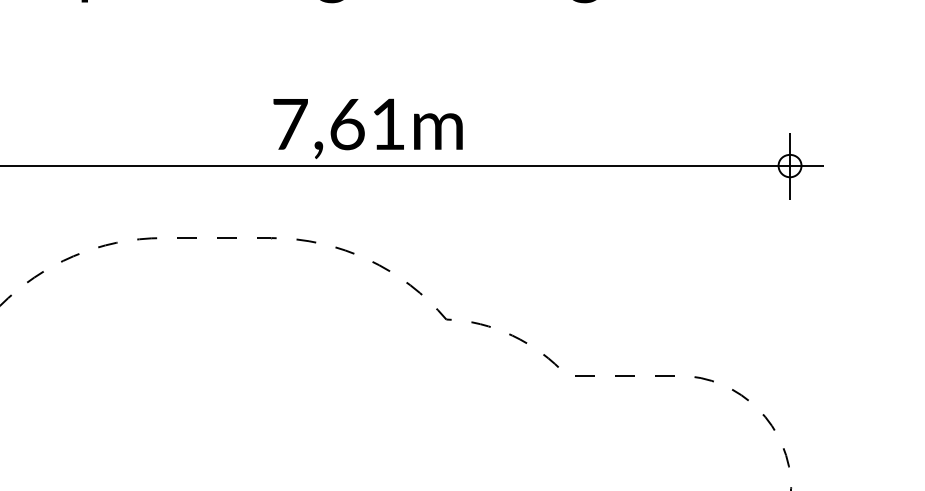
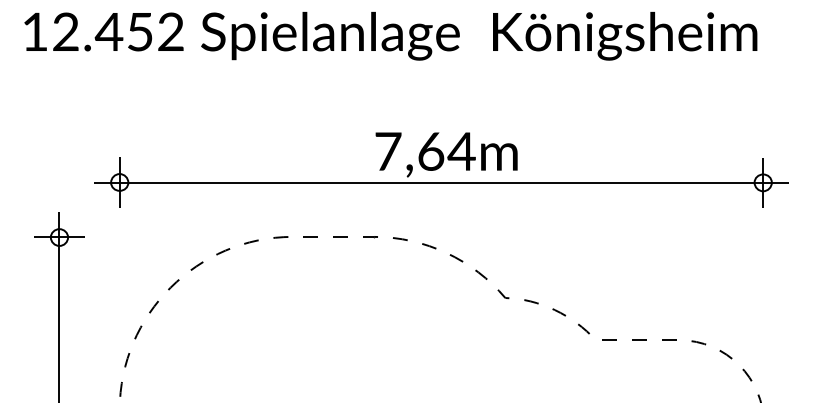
text: (387, 124) -> (461, 151), 7,61m -> 7,64m

